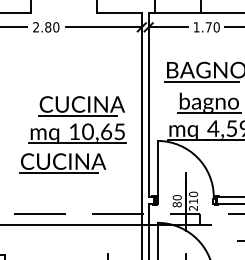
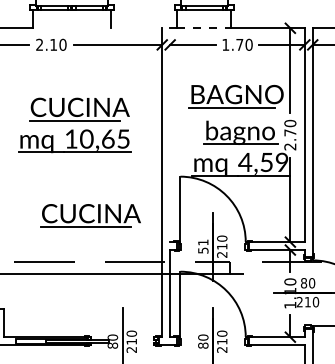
line: (119, 13) -> (136, 28), removed
line: (178, 13) -> (204, 28), solid -> dashed
text: (48, 26) -> (53, 44), 2.80 -> 2.10
line: (148, 105) -> (170, 135), removed
part: (77, 120) -> (74, 125), moved
part: (62, 163) -> (90, 215), moved
text: (177, 201) -> (203, 246), 80 -> 51

